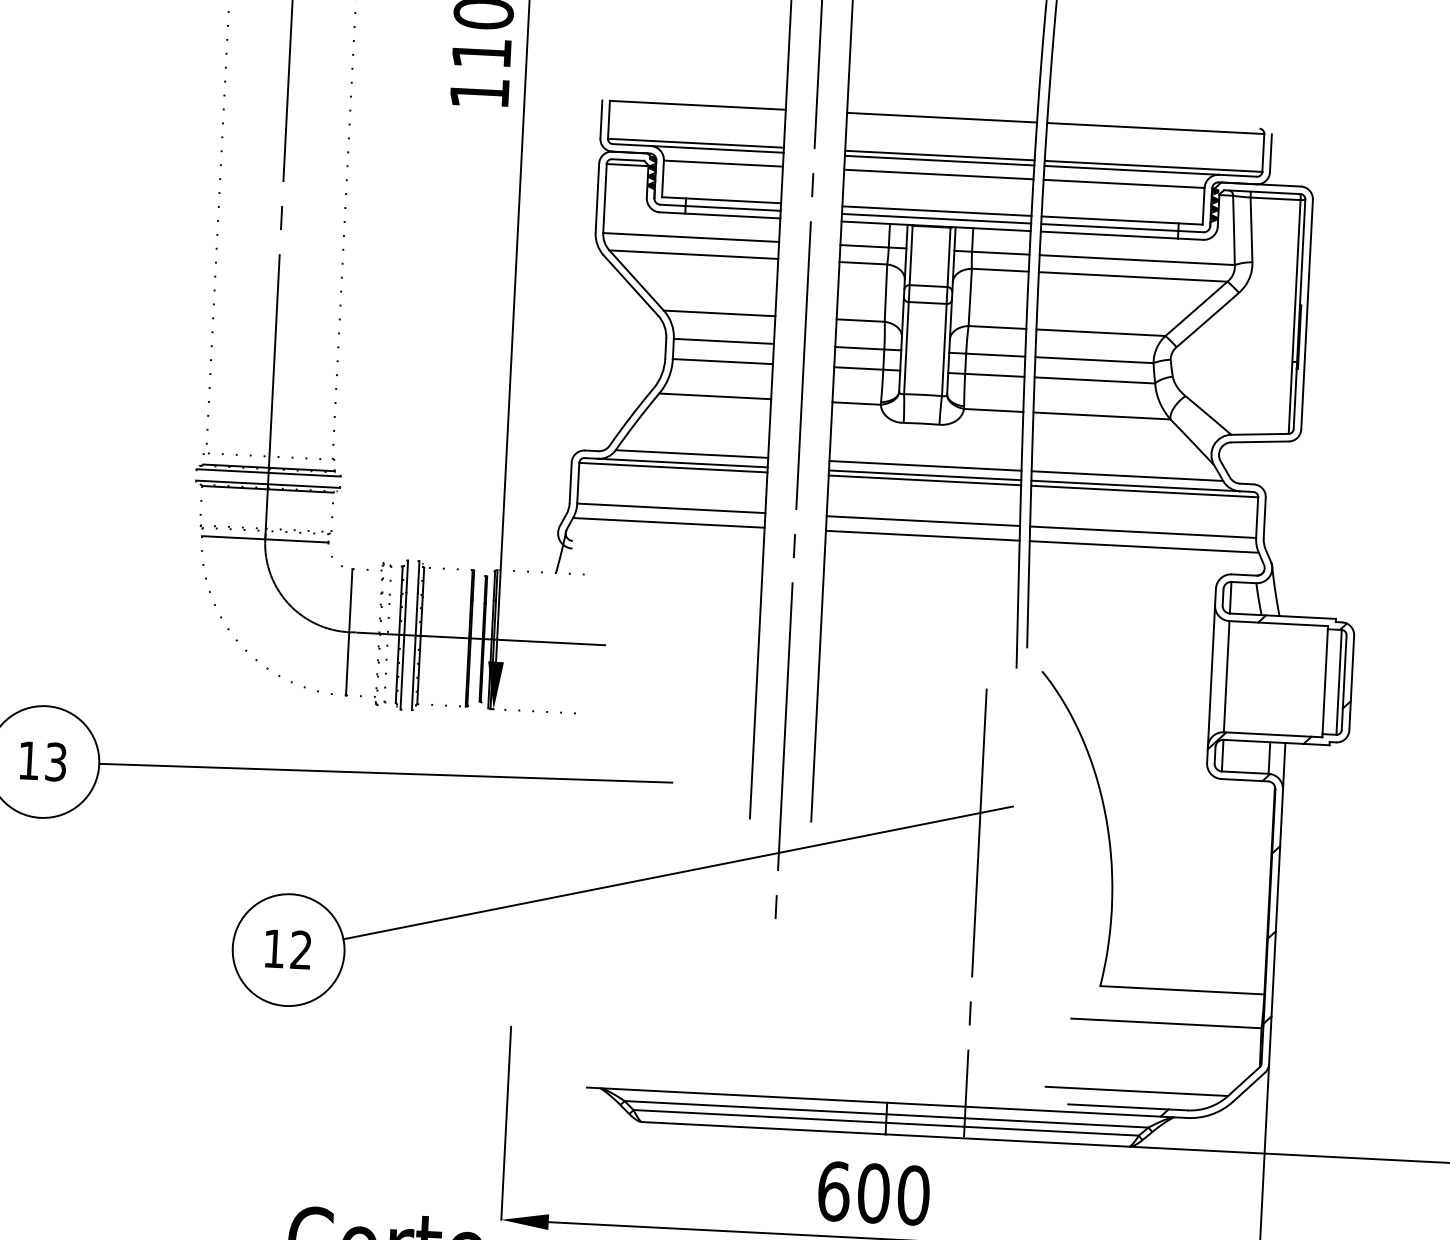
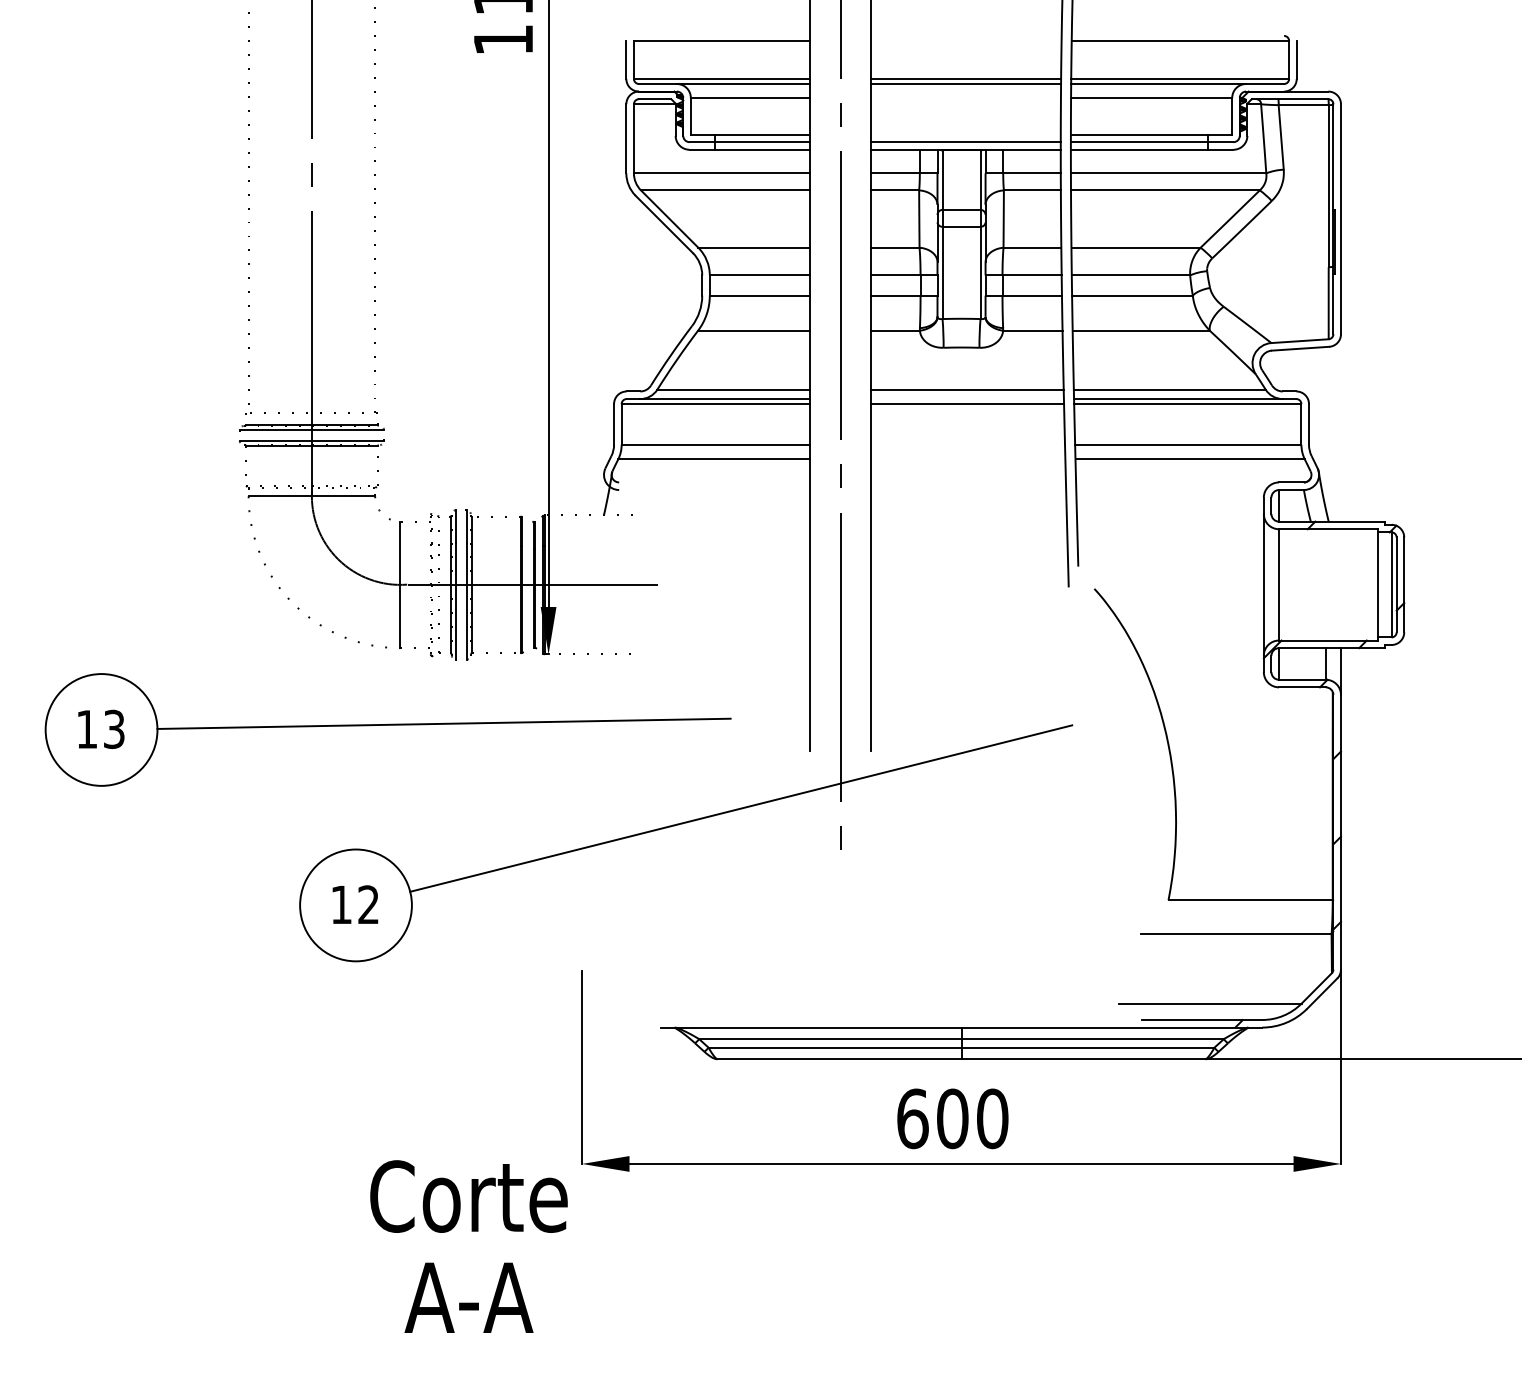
line: (942, 118) -> (966, 41), removed
line: (938, 174) -> (965, 97), removed
line: (936, 211) -> (965, 134), removed
line: (924, 475) -> (967, 399), removed
line: (923, 520) -> (968, 444), removed
line: (922, 535) -> (968, 459), removed
line: (974, 911) -> (1039, 832), removed

